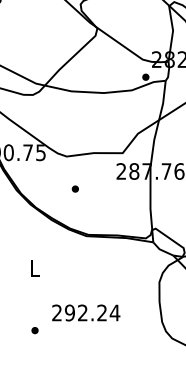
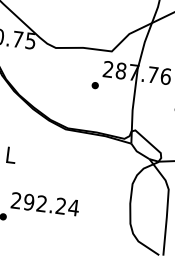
part: (74, 188) -> (94, 84), moved
text: (86, 312) -> (45, 203), moved

